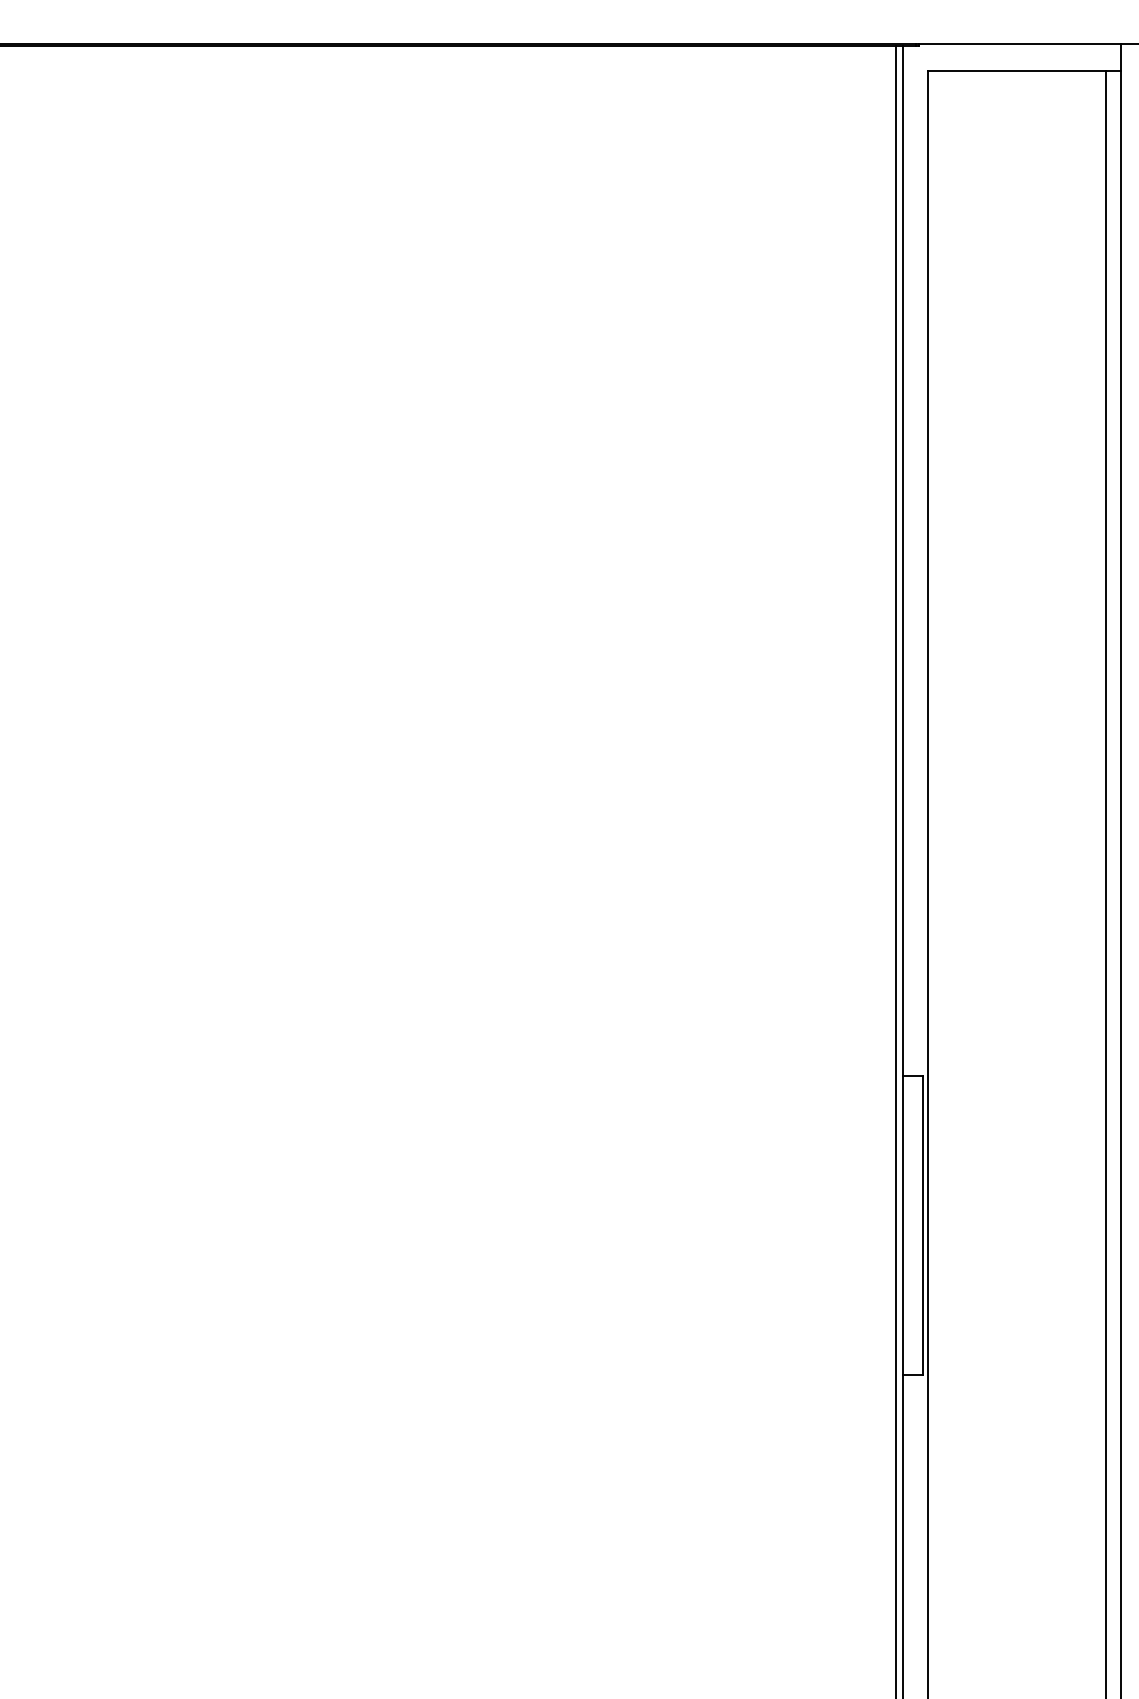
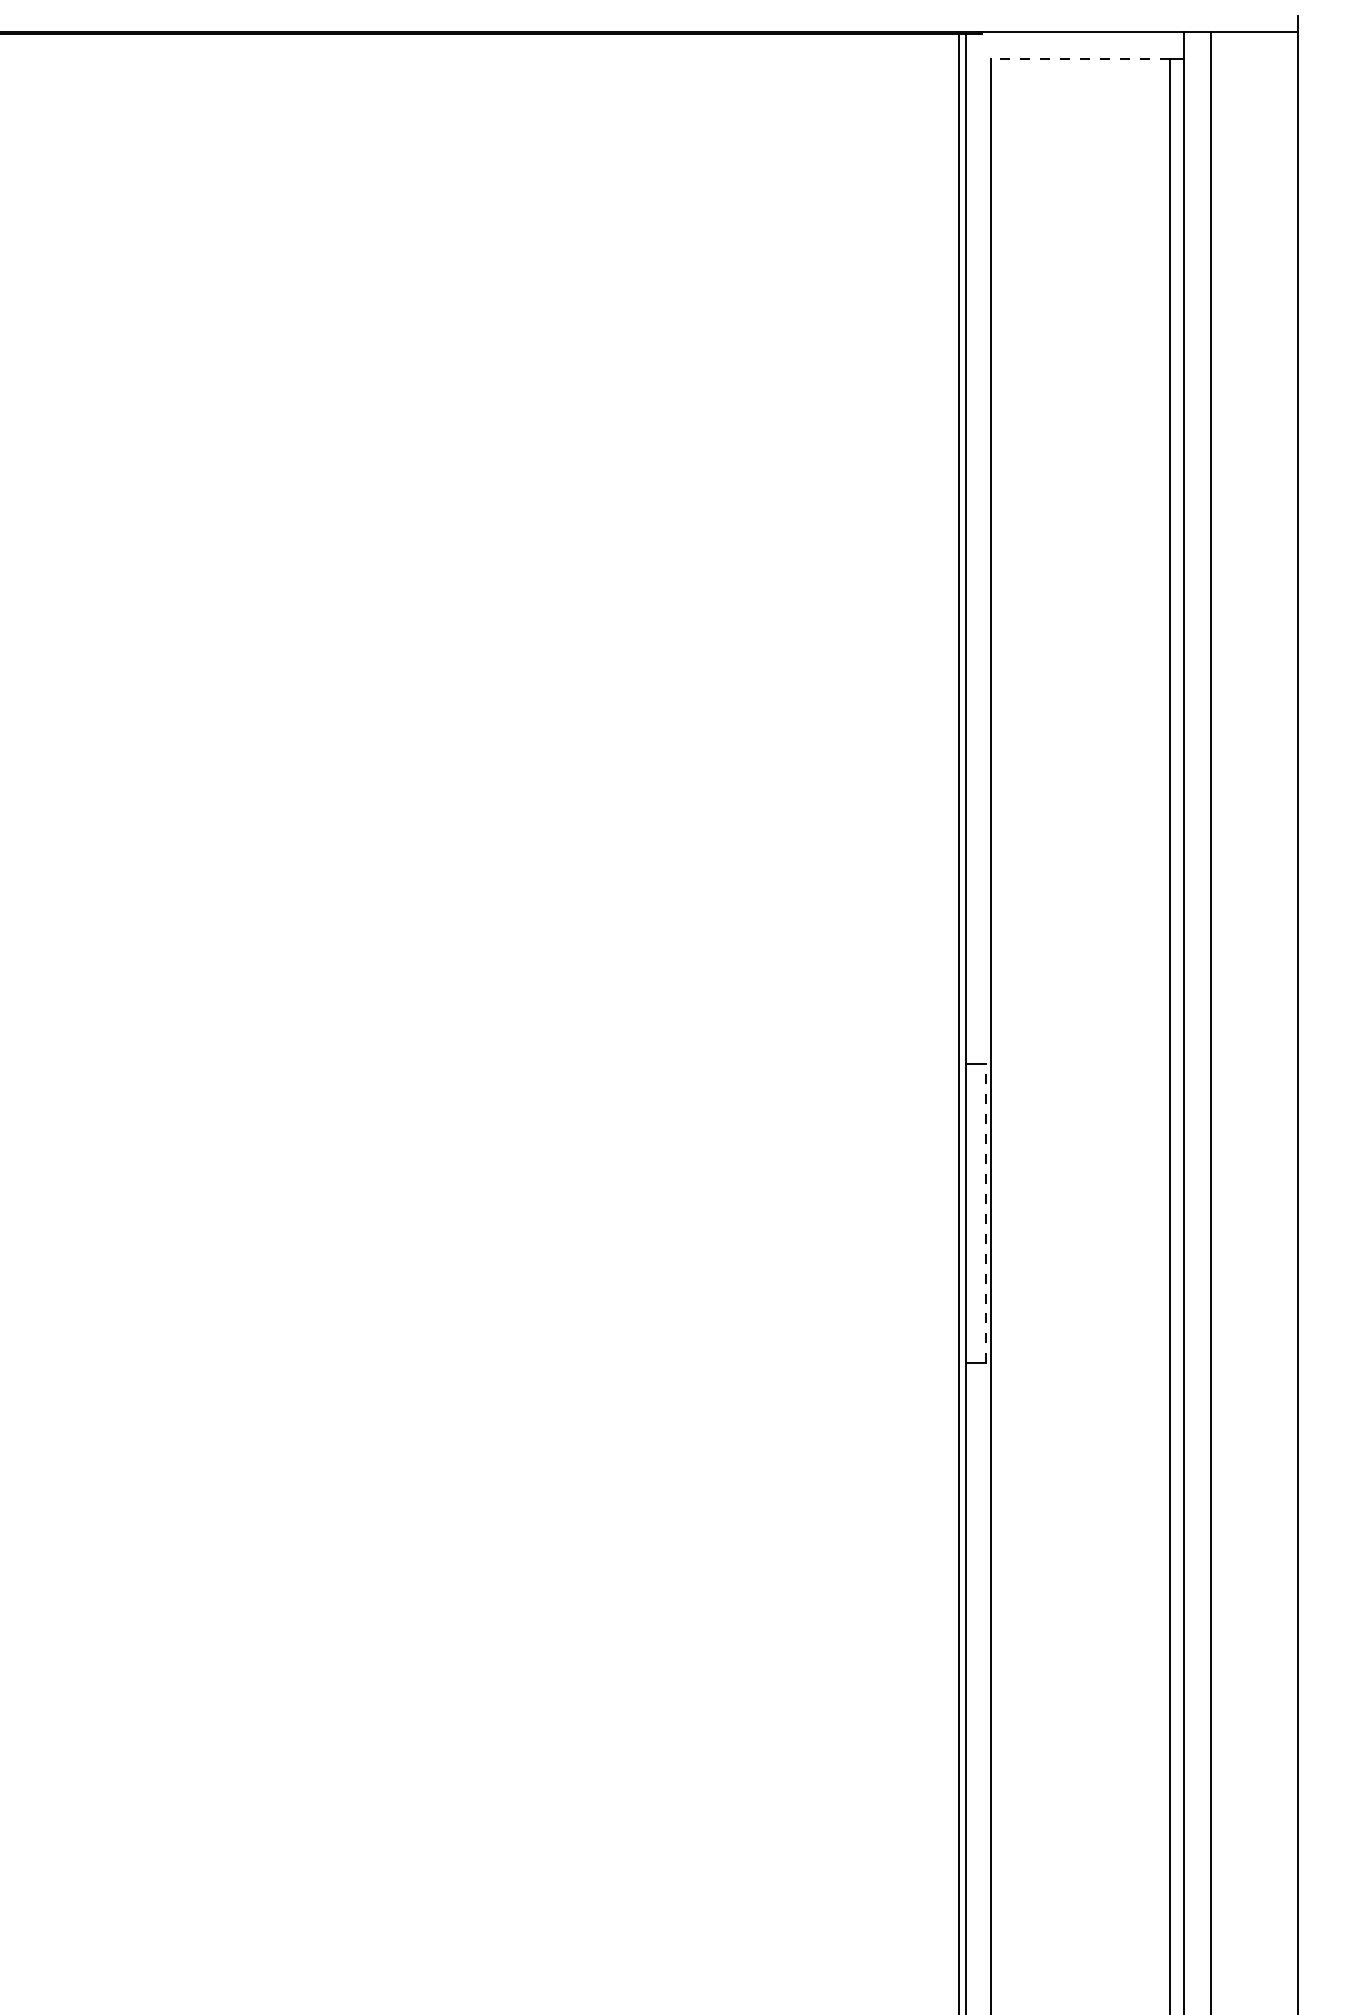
line: (1016, 70) -> (1079, 58), solid -> dashed
line: (922, 1225) -> (985, 1213), solid -> dashed

